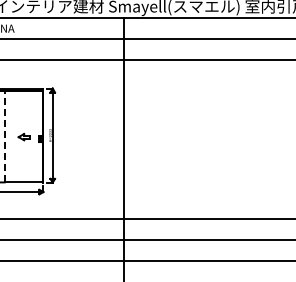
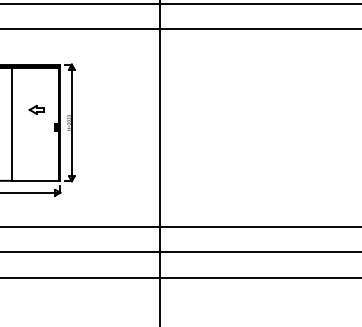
line: (4, 136) -> (12, 123), dashed -> solid
part: (23, 136) -> (35, 109), moved

